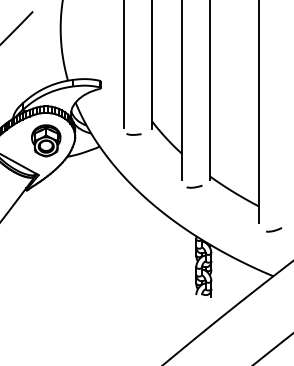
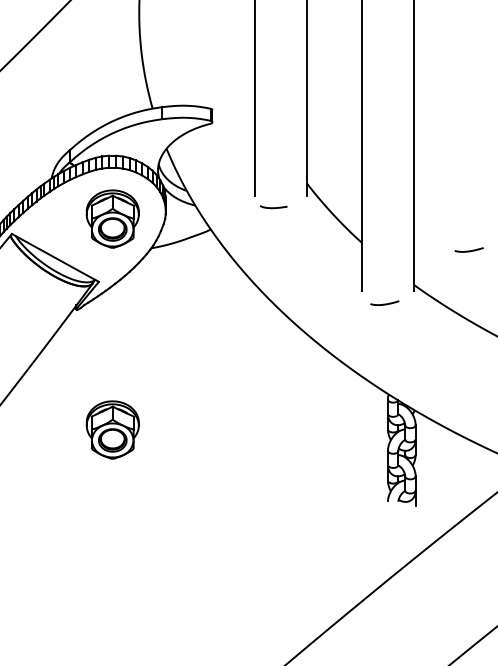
line: (240, 157) -> (469, 249), added
part: (46, 255) -> (113, 429), added

